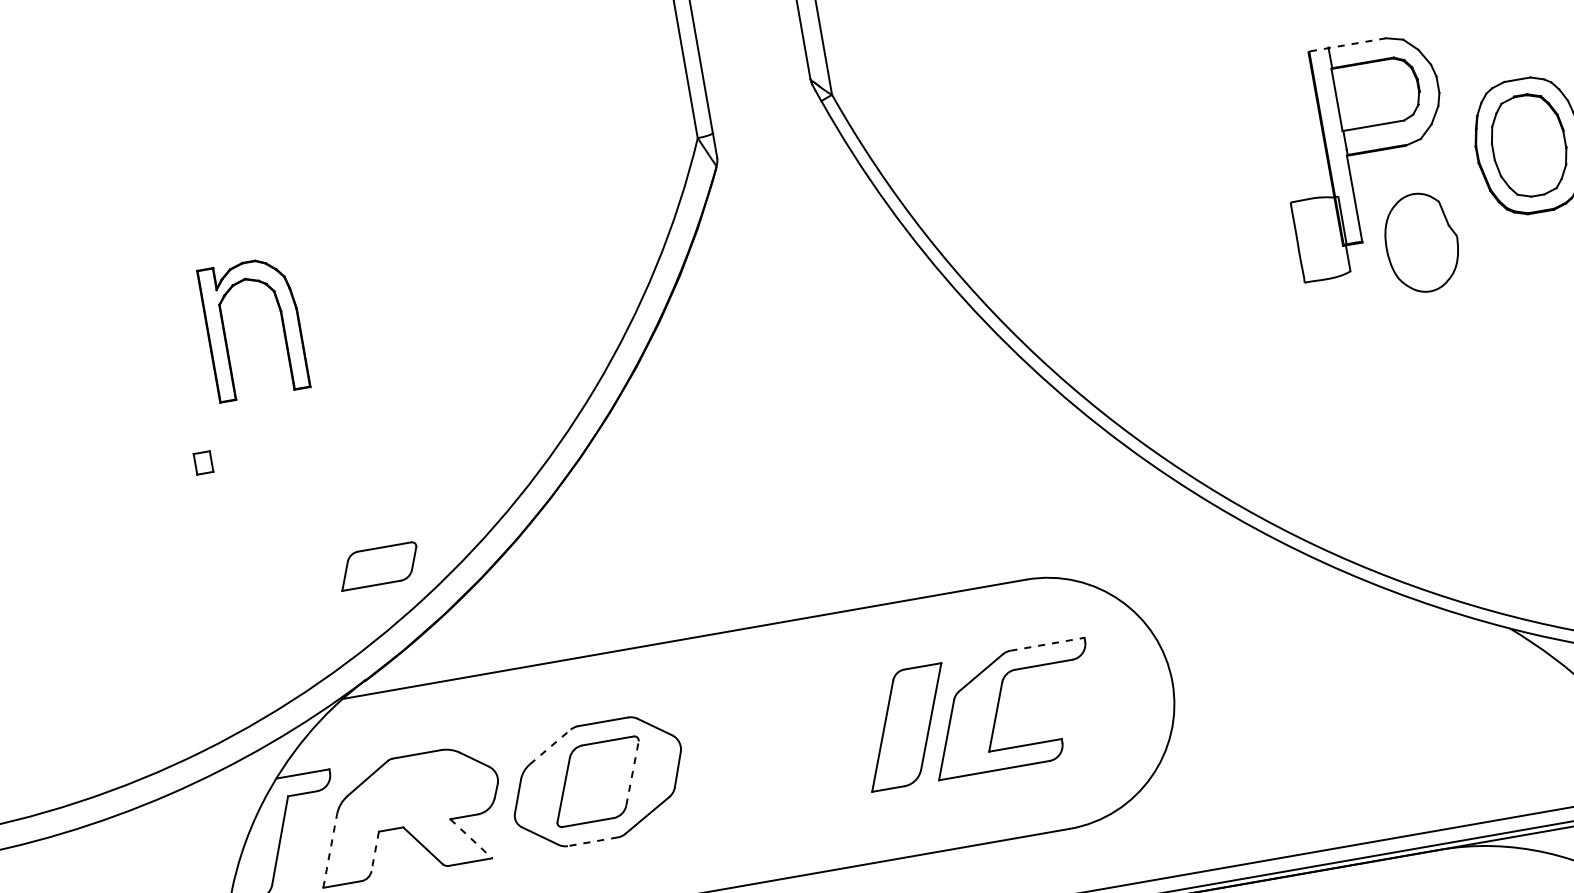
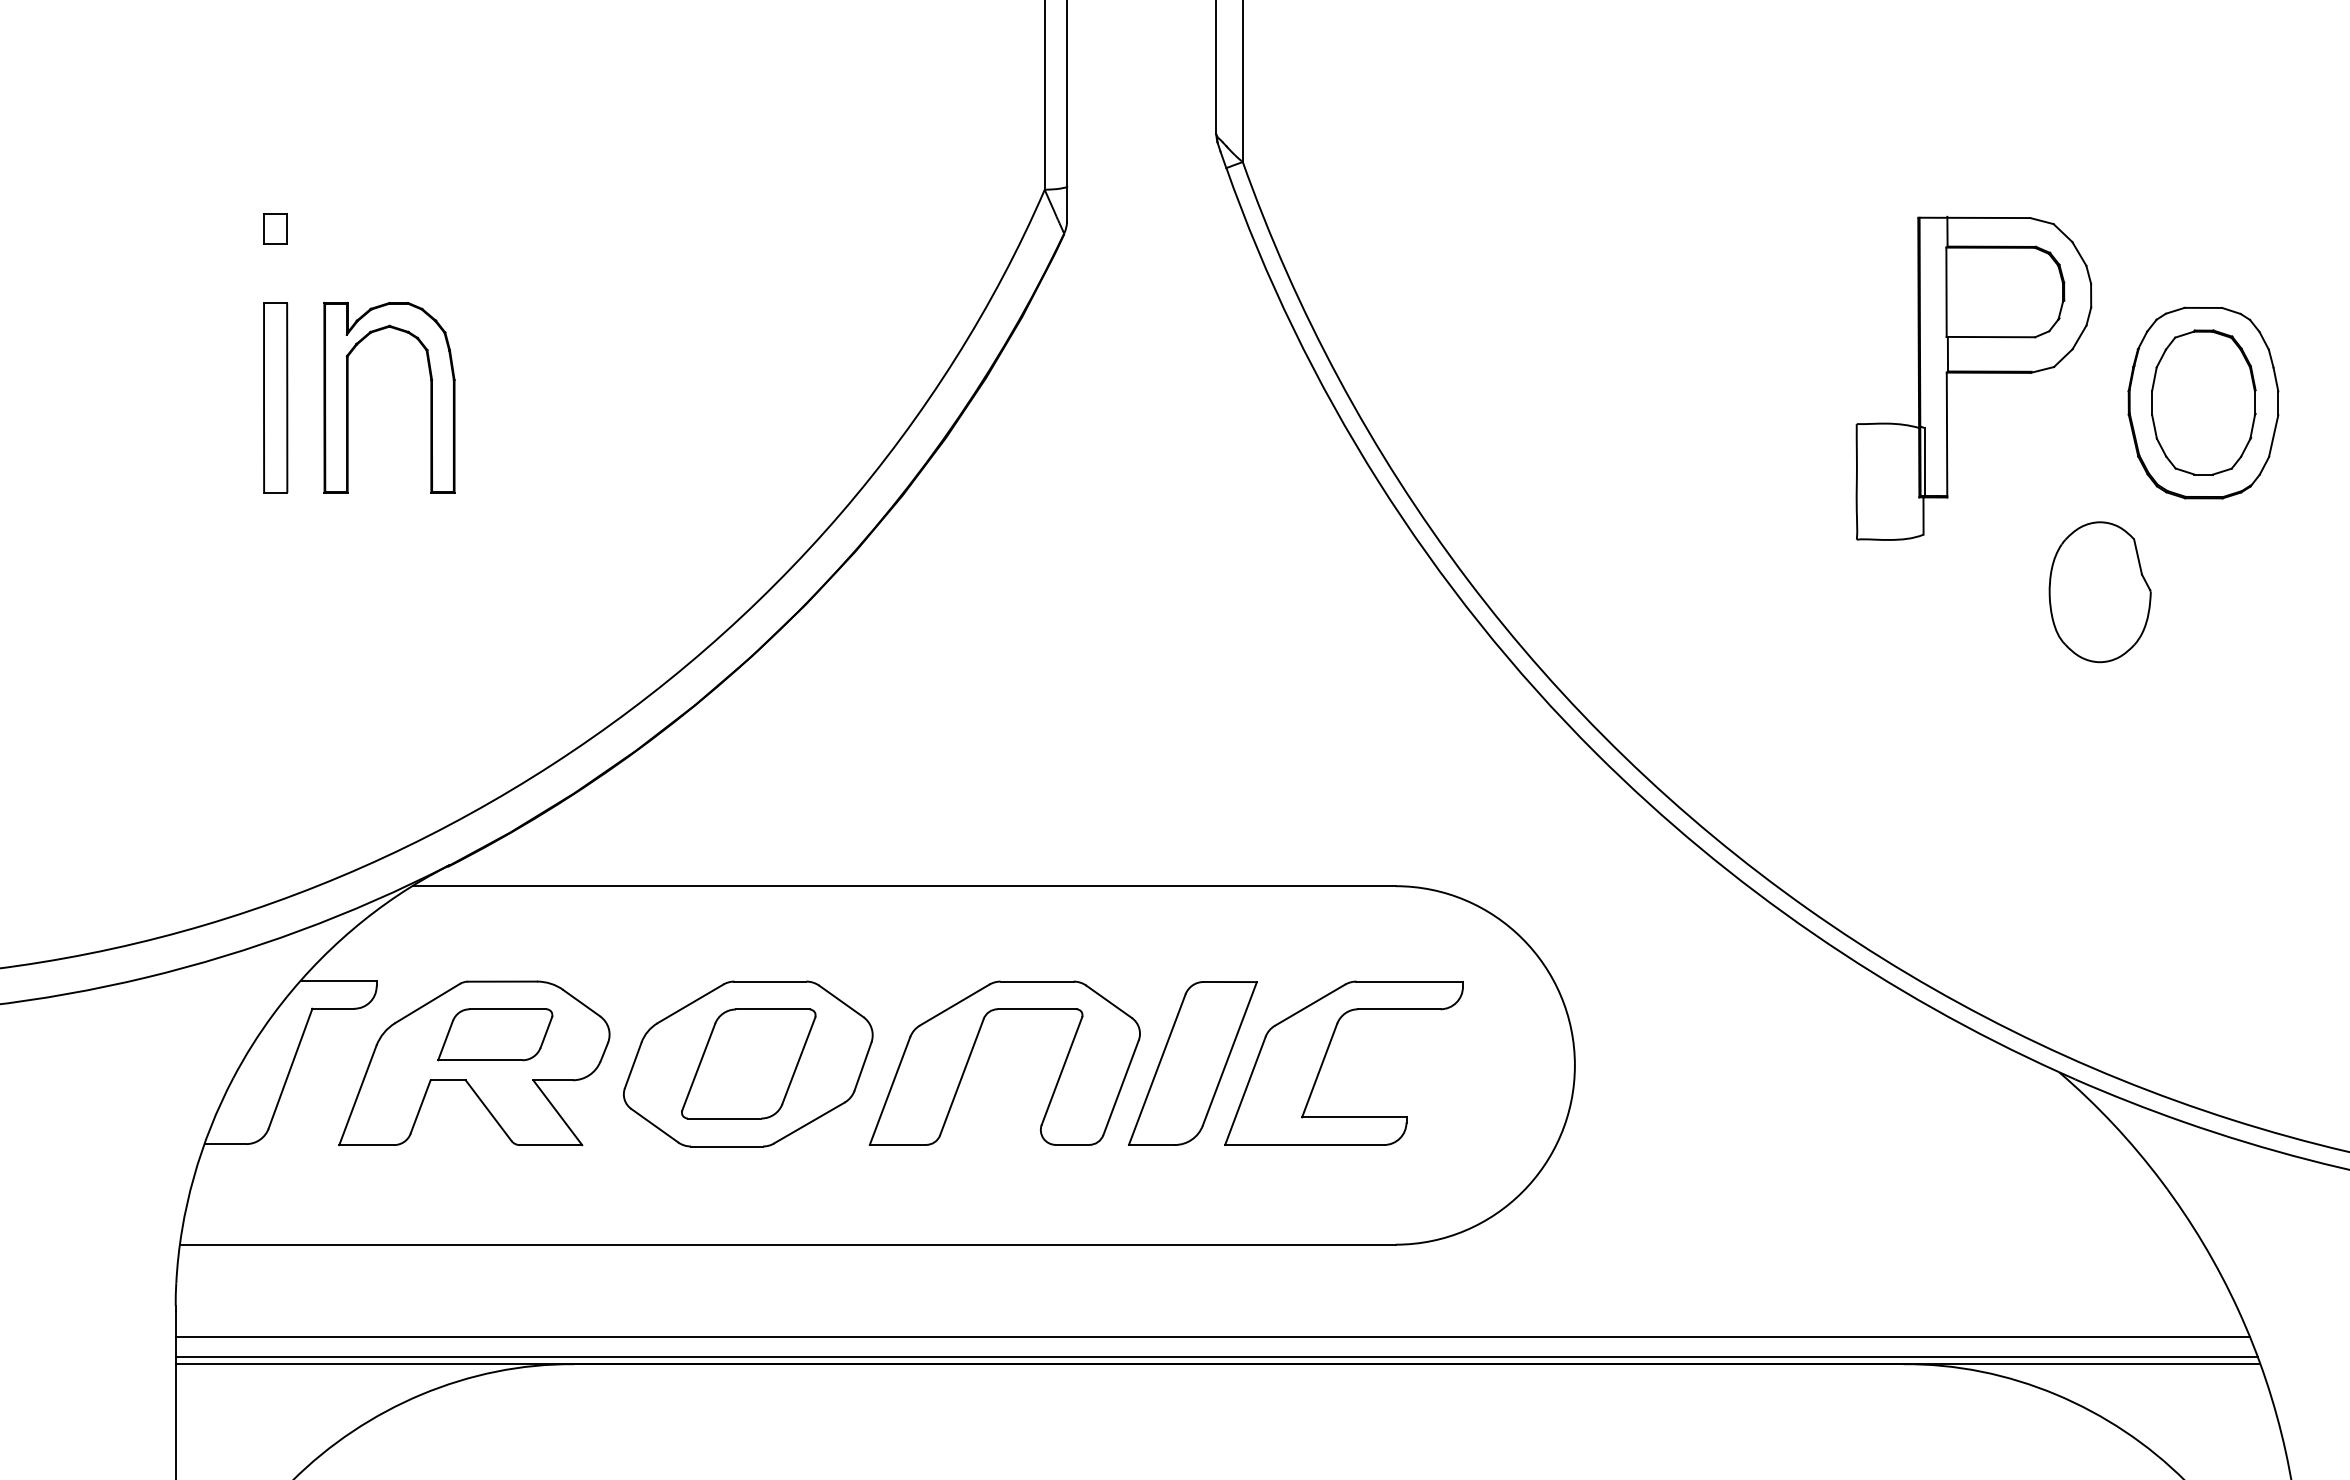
line: (1347, 44) -> (1974, 217), dashed -> solid
part: (1421, 243) -> (2099, 592), moved
part: (225, 333) -> (348, 397), moved
part: (188, 375) -> (275, 397), added
part: (203, 462) -> (275, 228), moved
part: (379, 566) -> (495, 1034), moved
line: (1048, 644) -> (1410, 981), dashed -> solid
line: (550, 746) -> (690, 1003), dashed -> solid
part: (752, 746) -> (972, 1052), added
line: (632, 773) -> (799, 1060), dashed -> solid
line: (471, 838) -> (557, 1112), dashed -> solid
line: (593, 841) -> (727, 1146), dashed -> solid
line: (330, 850) -> (358, 1094), dashed -> solid
line: (375, 851) -> (420, 1107), dashed -> solid

